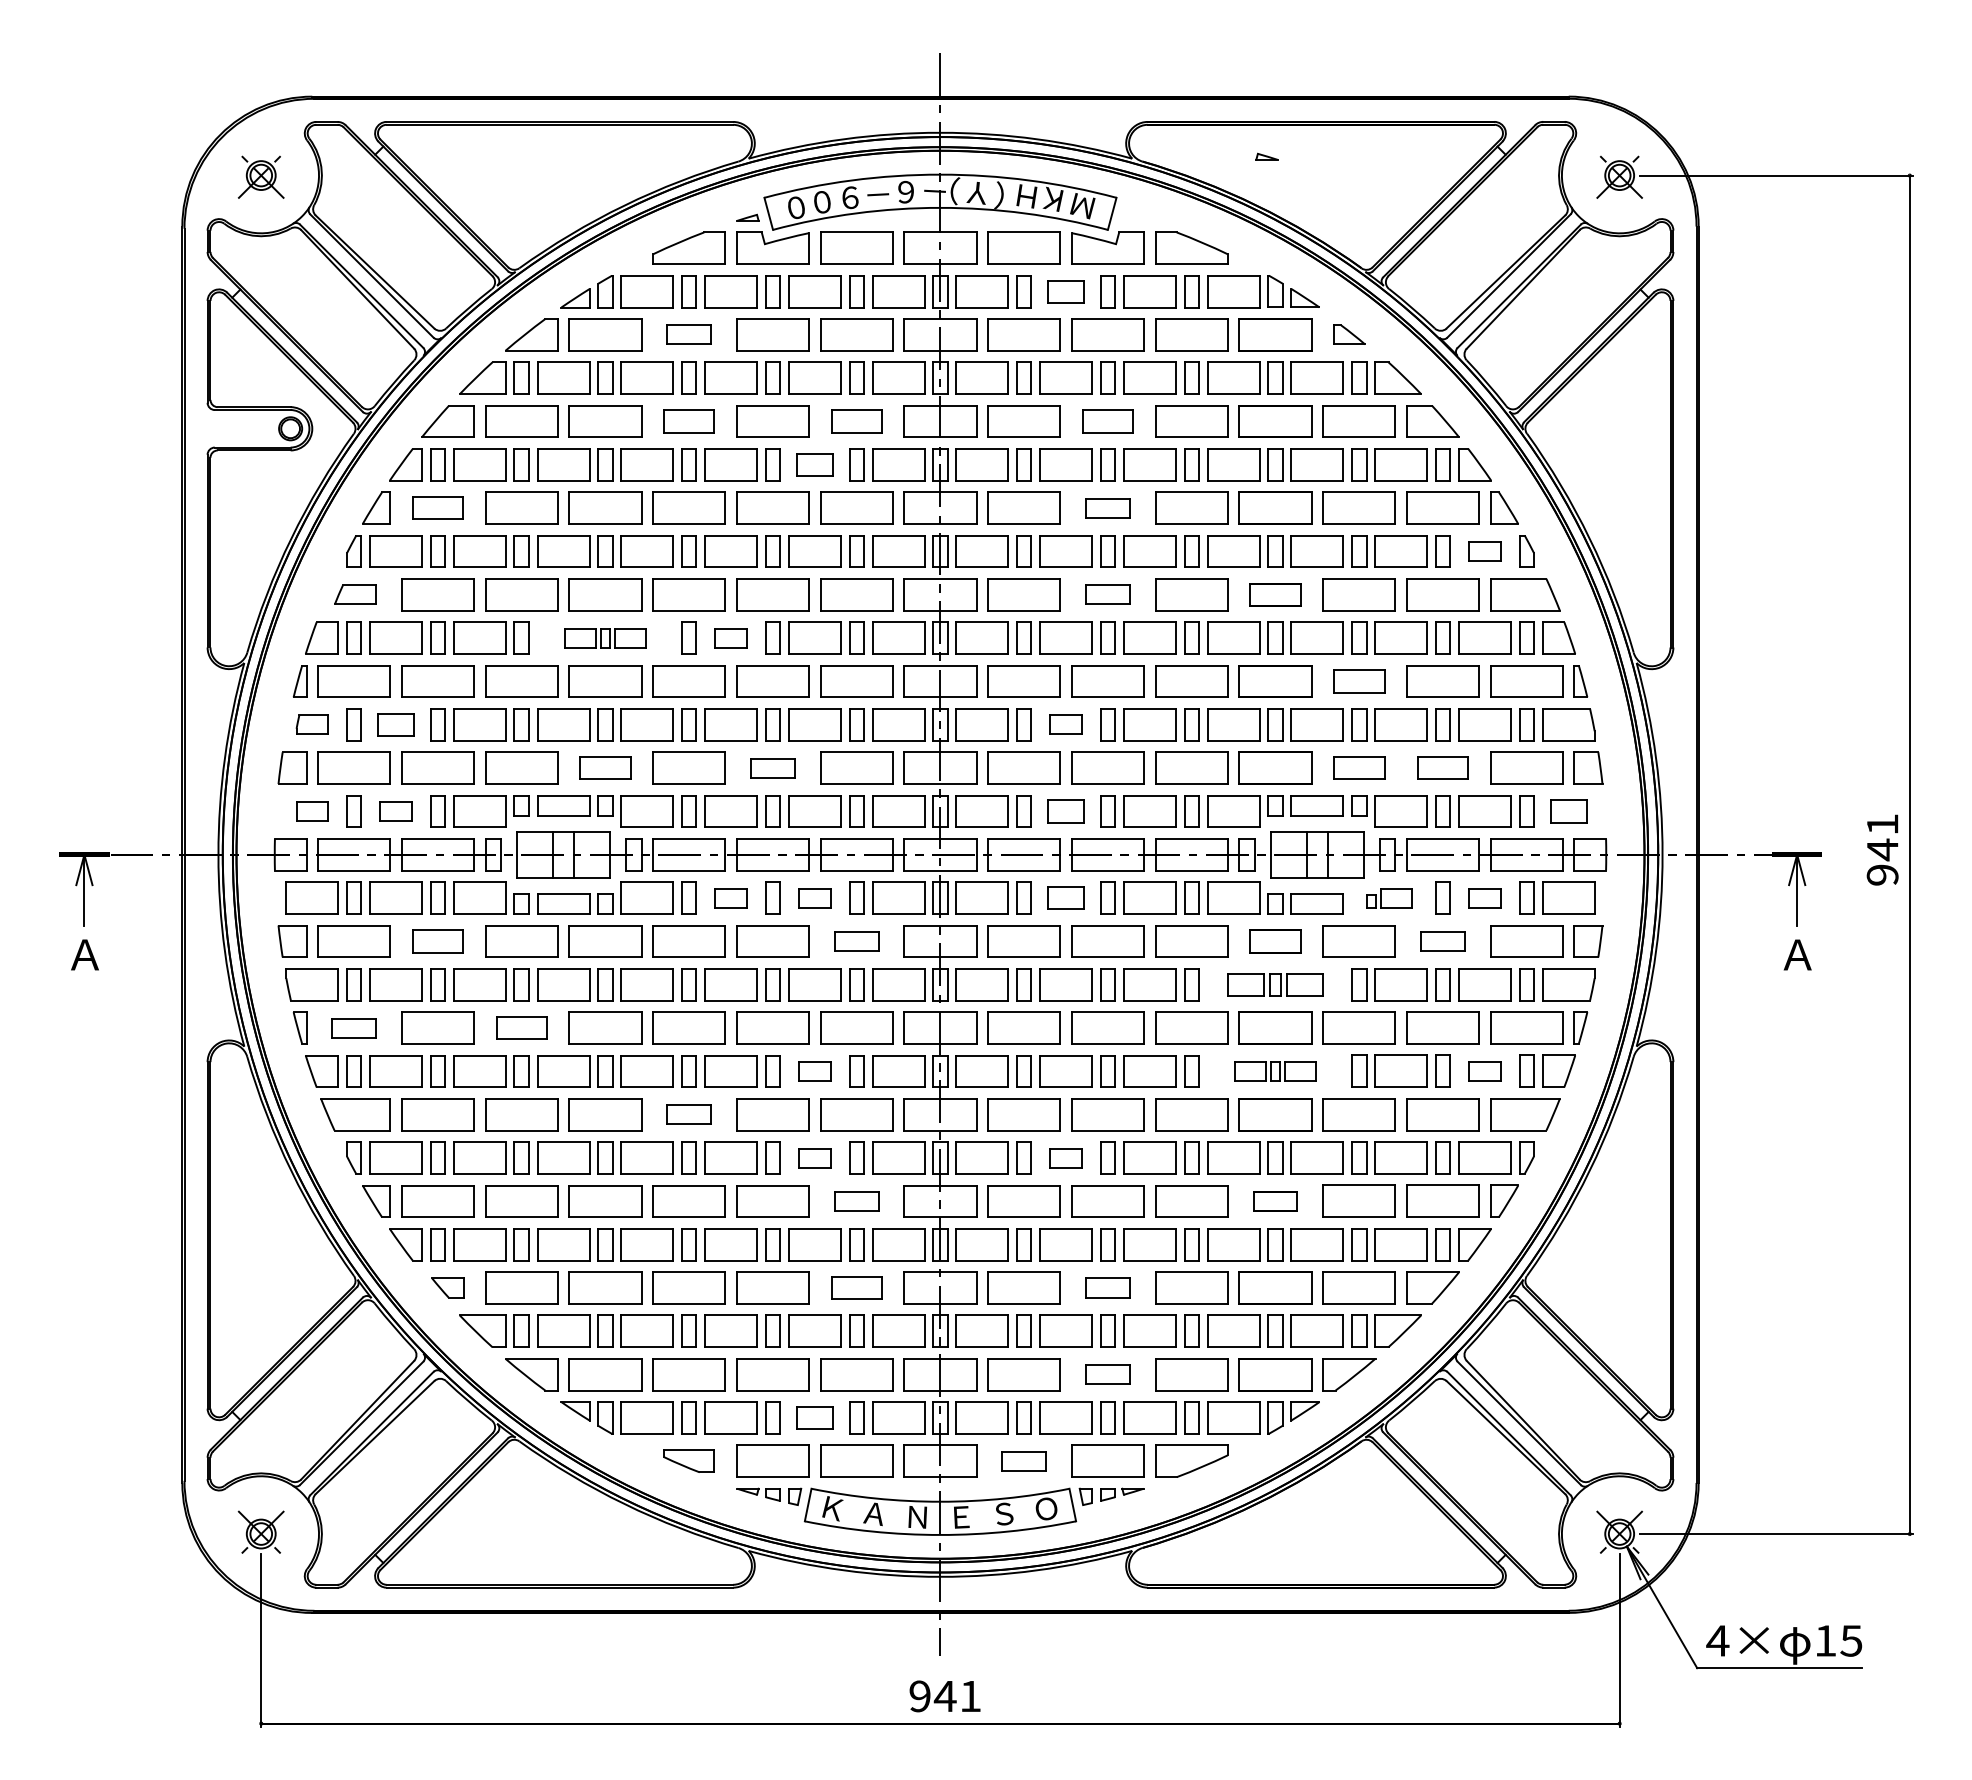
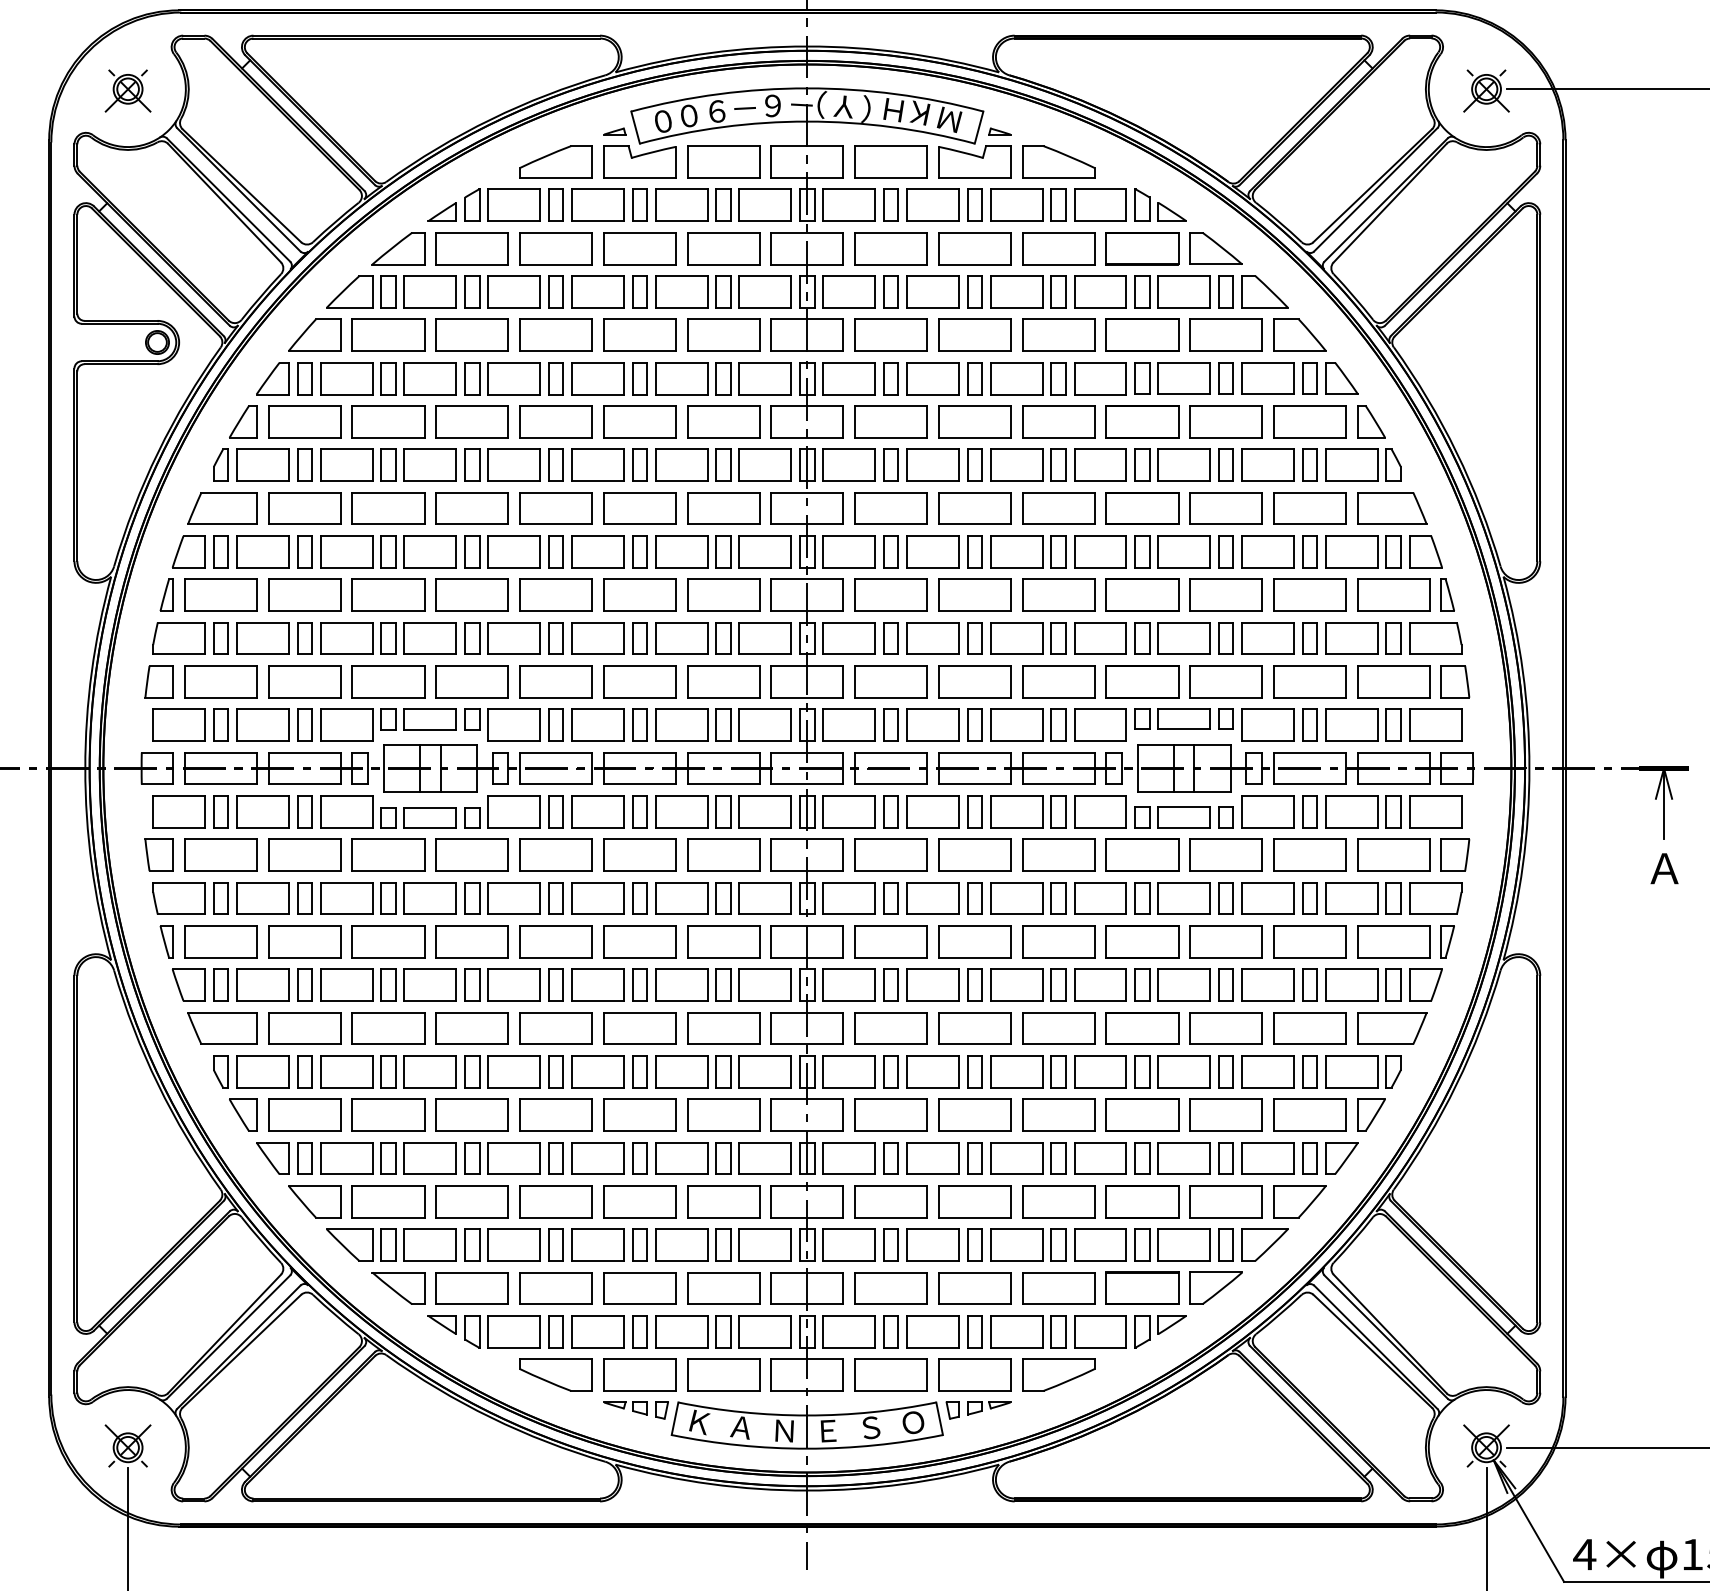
part: (1266, 156) -> (999, 131), moved
part: (1065, 291) -> (932, 205), size x1.43
part: (688, 334) -> (555, 248), size x1.67
part: (1349, 334) -> (1216, 248), size x1.67
part: (688, 421) -> (555, 335), size x1.43
part: (856, 421) -> (723, 335), size x1.43
part: (1107, 421) -> (974, 335), size x1.43
part: (814, 464) -> (681, 378), size x1.43
part: (437, 507) -> (304, 421), size x1.43
part: (1107, 507) -> (974, 421), size x1.67
part: (1484, 551) -> (1351, 465), size x1.67
part: (355, 594) -> (222, 508), size x1.67
part: (1107, 594) -> (974, 508), size x1.67
part: (1275, 594) -> (1142, 508), size x1.43
part: (605, 637) -> (472, 551), size x1.67
part: (730, 637) -> (597, 551), size x1.67
part: (1358, 681) -> (1225, 595), size x1.43
part: (311, 724) -> (178, 638), size x1.67
part: (395, 724) -> (262, 638), size x1.43
part: (1065, 724) -> (932, 638), size x1.67
part: (605, 767) -> (472, 681), size x1.43
part: (772, 767) -> (639, 681), size x1.67
part: (1358, 767) -> (1225, 681), size x1.43
part: (1442, 767) -> (1309, 681), size x1.43
part: (311, 811) -> (178, 725), size x1.67
part: (395, 811) -> (262, 725), size x1.67
part: (1065, 811) -> (932, 725), size x1.43
part: (1568, 811) -> (1435, 725), size x1.43
part: (730, 897) -> (597, 811), size x1.67
part: (814, 897) -> (681, 811), size x1.67
part: (1065, 897) -> (932, 811), size x1.43
part: (1389, 897) -> (1256, 811), size x1.67
part: (1484, 897) -> (1351, 811), size x1.67
part: (437, 941) -> (304, 855), size x1.43
part: (856, 941) -> (723, 855), size x1.67
part: (1275, 941) -> (1142, 855), size x1.43
part: (1442, 941) -> (1309, 855), size x1.67
part: (1275, 984) -> (1142, 898), size x1.43
part: (353, 1027) -> (220, 941), size x1.67
part: (521, 1027) -> (388, 941), size x1.43
part: (1275, 1070) -> (1142, 984), size x1.67
part: (1484, 1070) -> (1351, 984), size x1.67
part: (814, 1071) -> (681, 985), size x1.67
part: (688, 1114) -> (555, 1028), size x1.67
part: (814, 1157) -> (681, 1071), size x1.67
part: (1065, 1157) -> (932, 1071), size x1.67
part: (1275, 1200) -> (1142, 1114), size x1.67
part: (856, 1201) -> (723, 1115), size x1.67
part: (447, 1287) -> (314, 1201), size x1.67
part: (856, 1287) -> (723, 1201), size x1.43
part: (1107, 1287) -> (974, 1201), size x1.67
part: (1107, 1374) -> (974, 1288), size x1.67
part: (814, 1417) -> (681, 1331), size x1.43
part: (688, 1460) -> (555, 1374), size x1.43
part: (1023, 1460) -> (890, 1374), size x1.67

